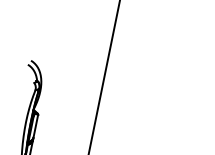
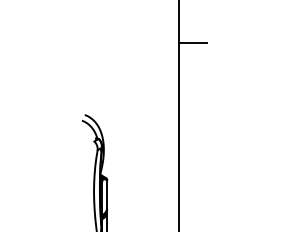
line: (126, 22) -> (192, 43), added

